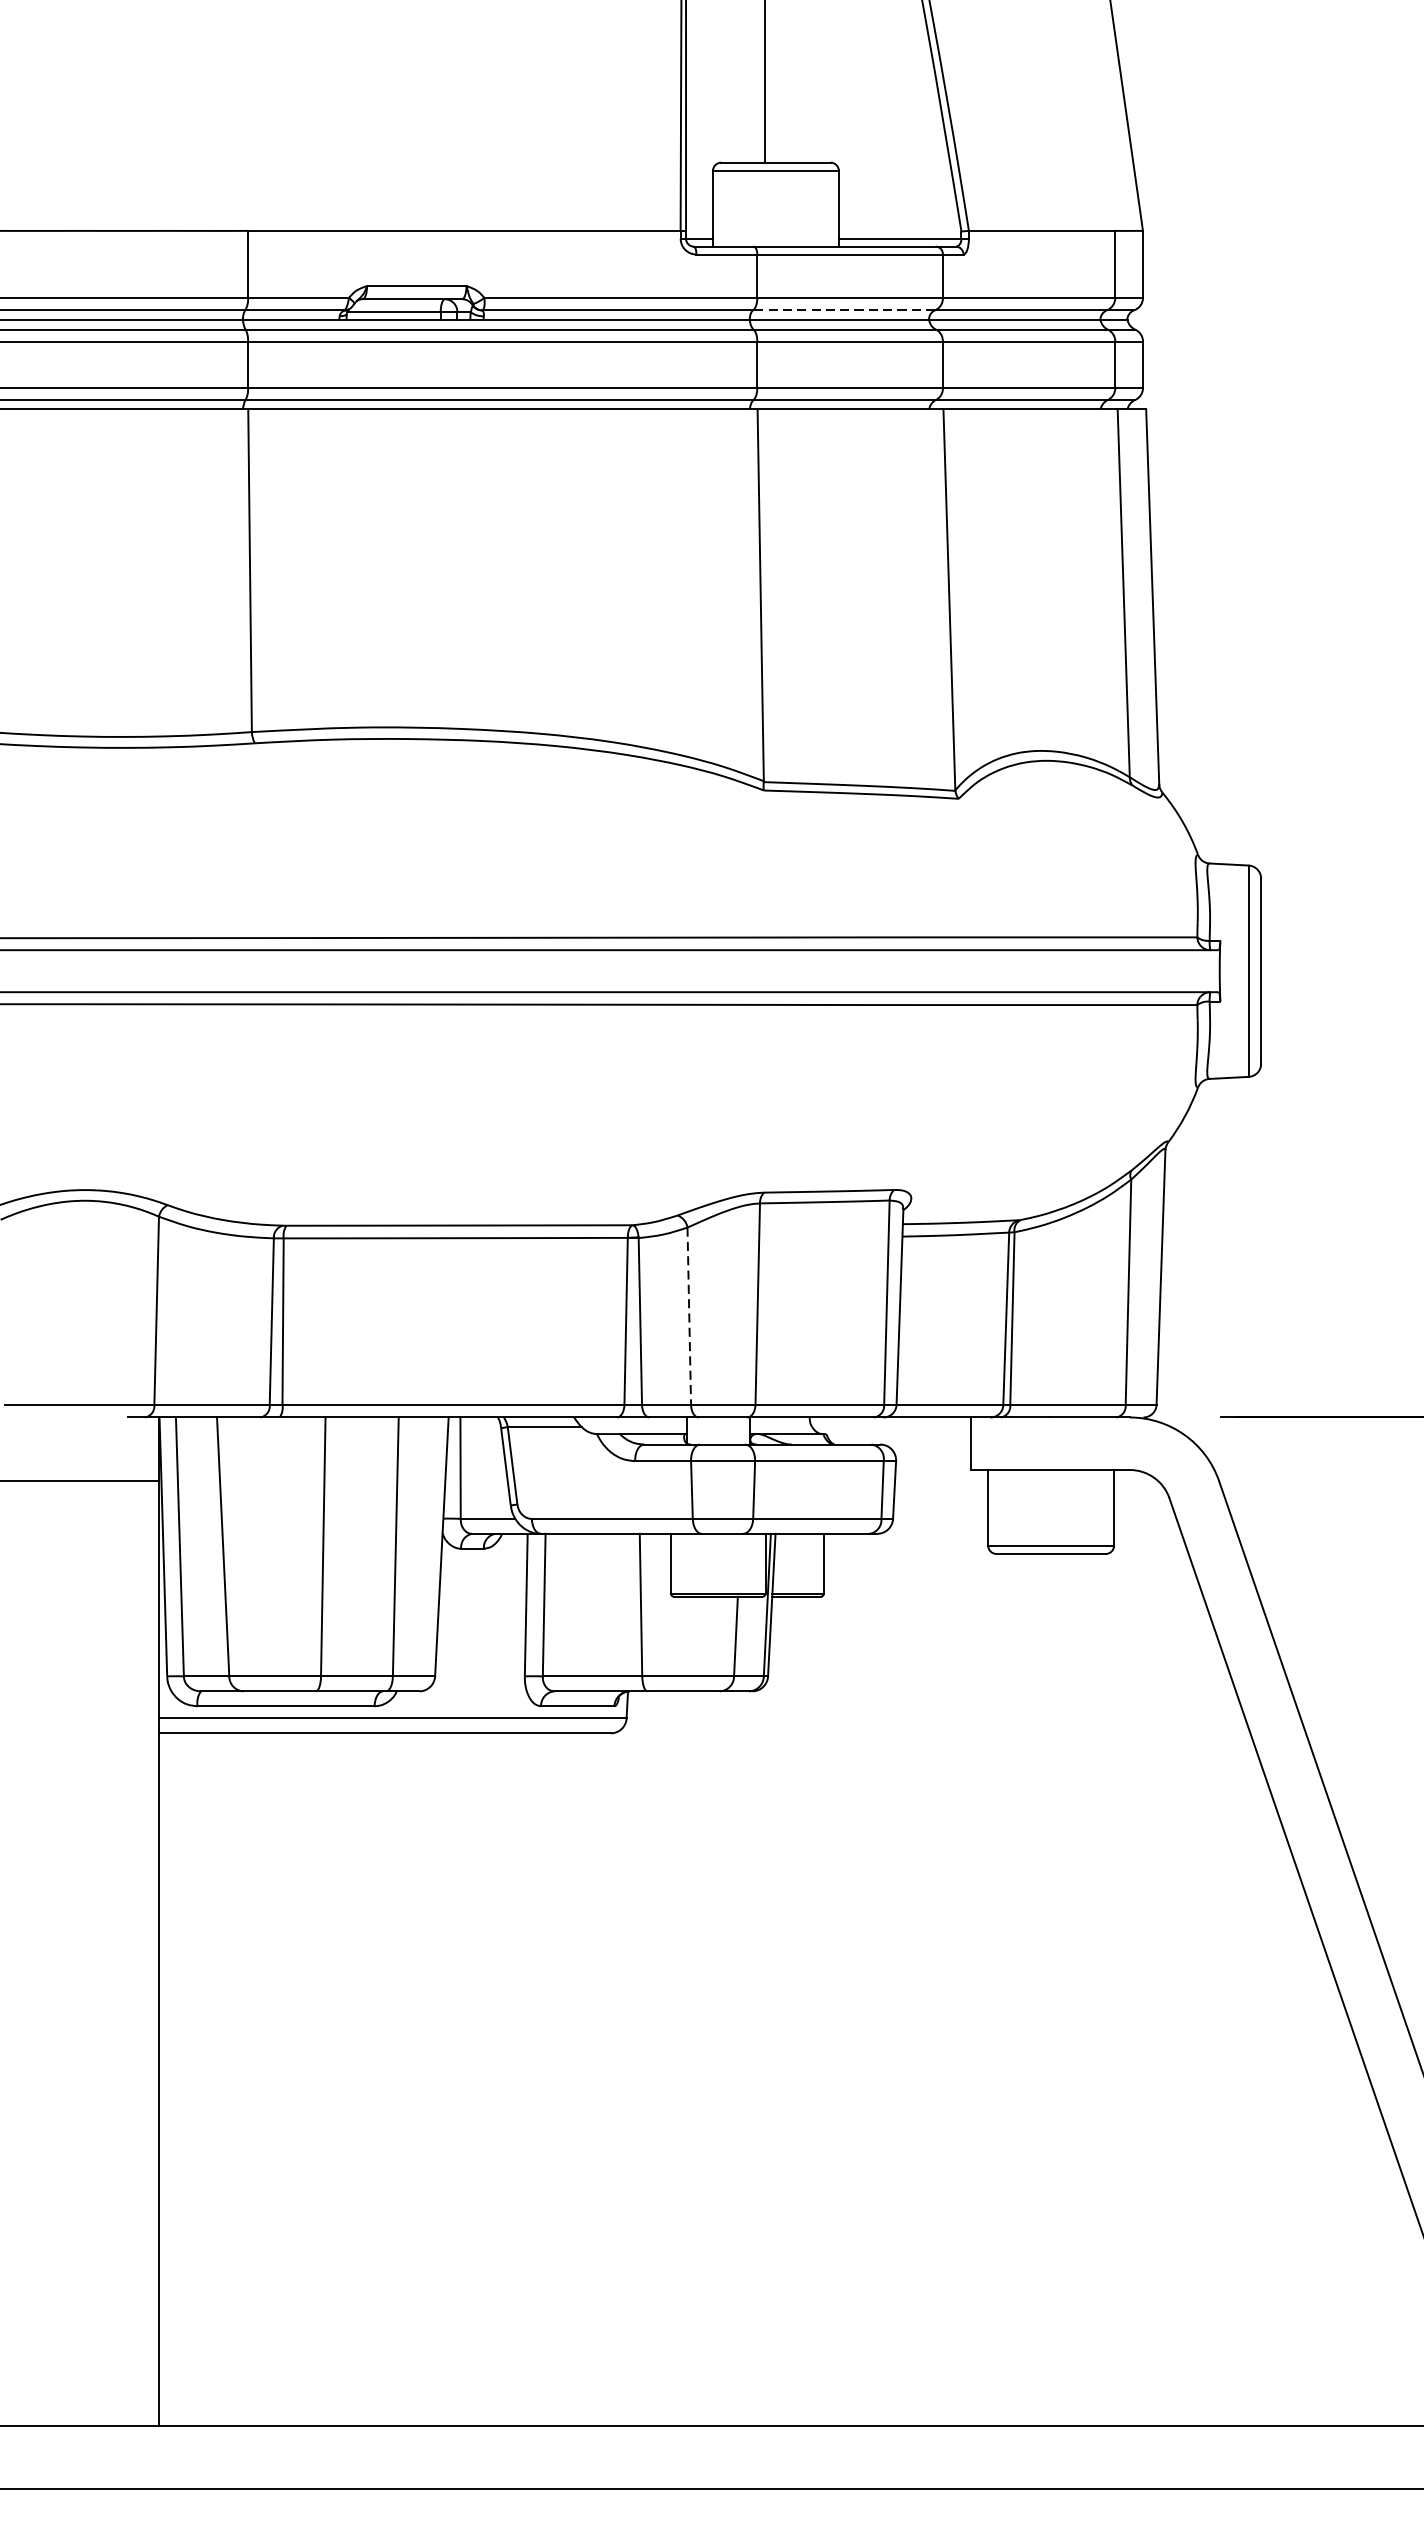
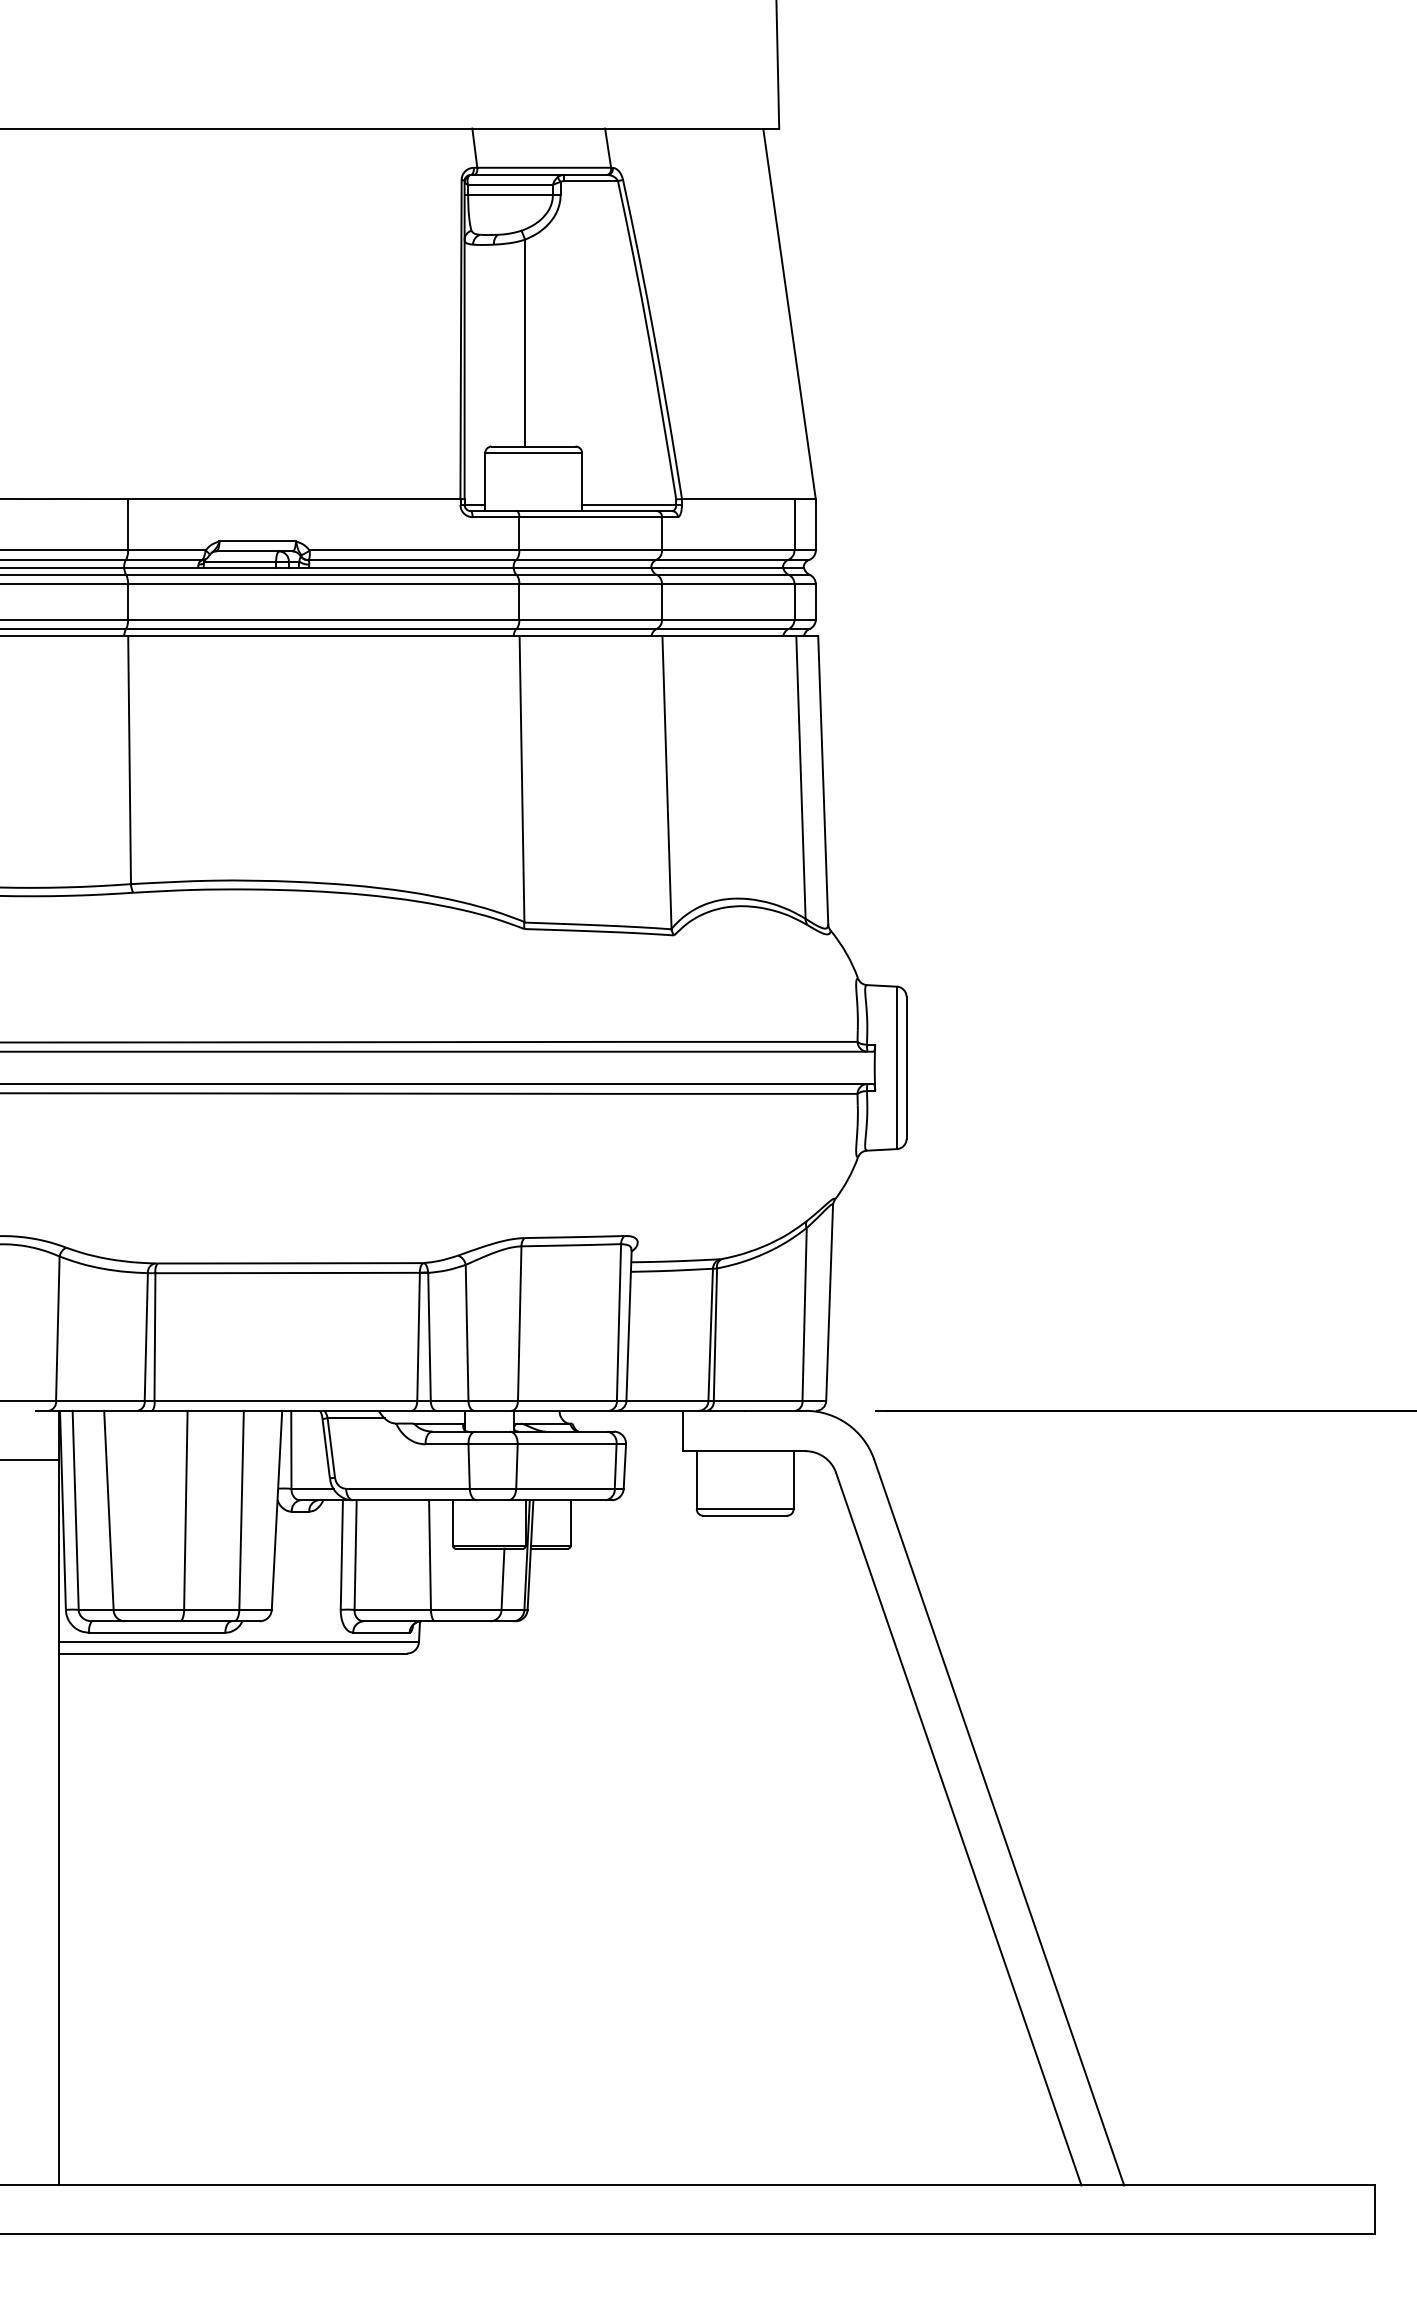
line: (844, 309) -> (586, 559), dashed -> solid
line: (689, 1316) -> (467, 1333), dashed -> solid

